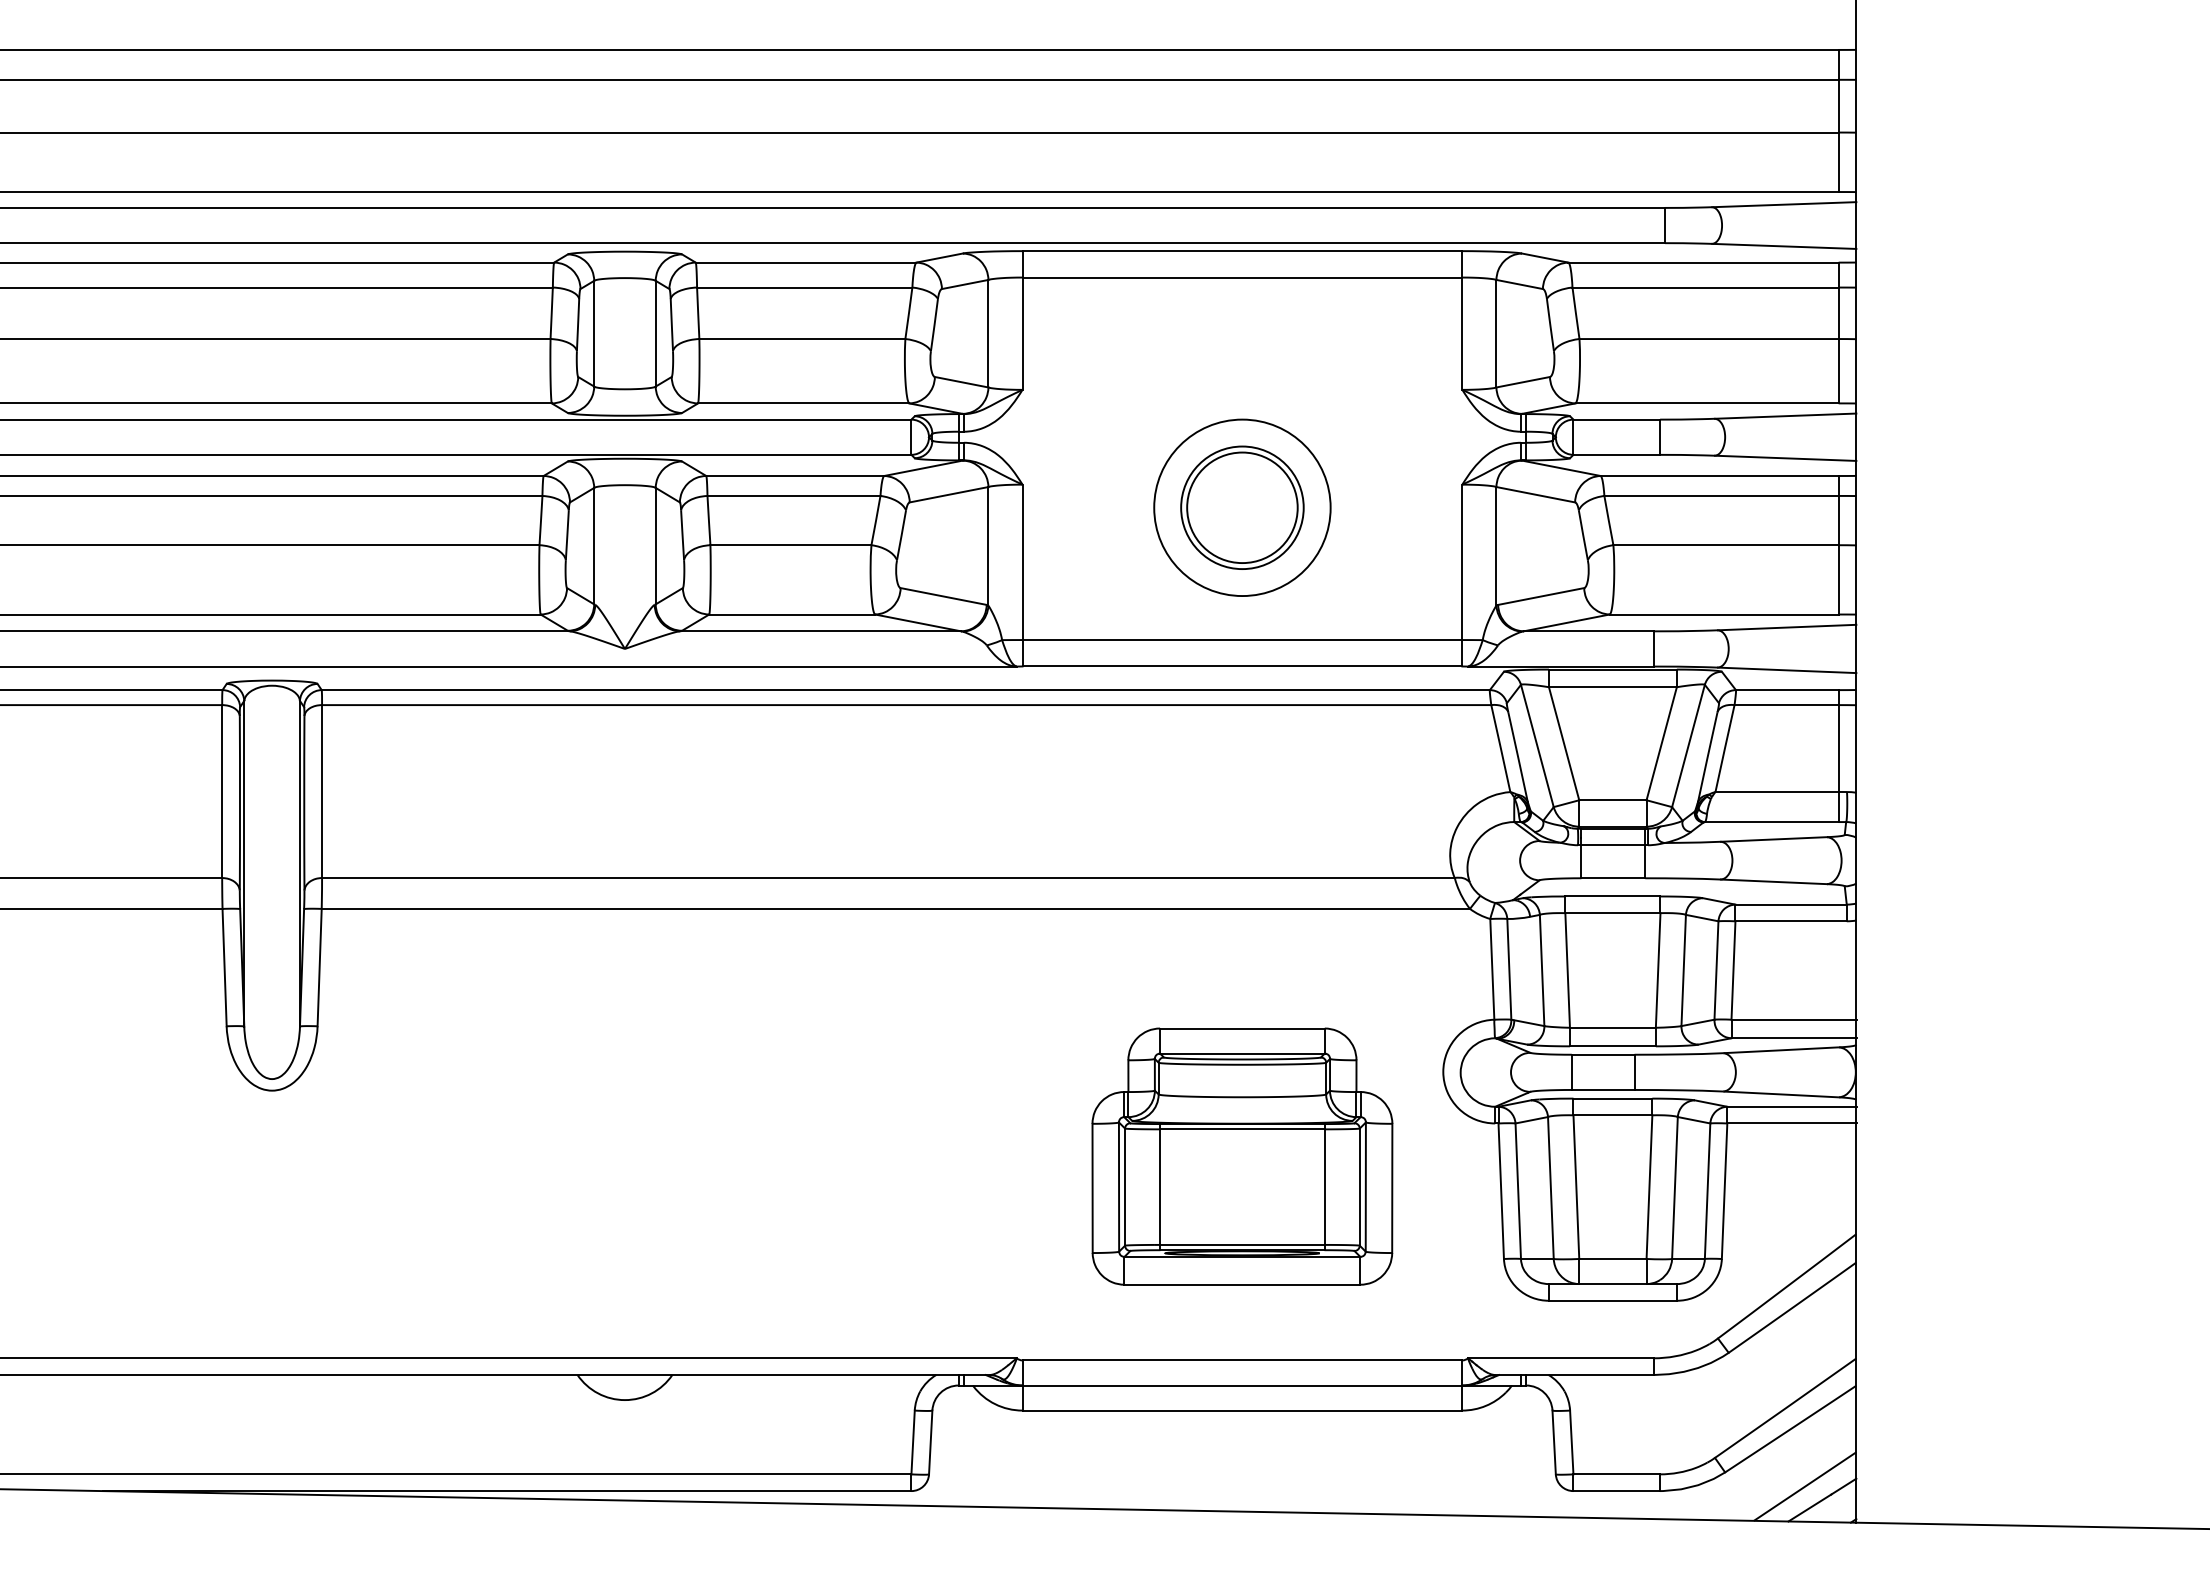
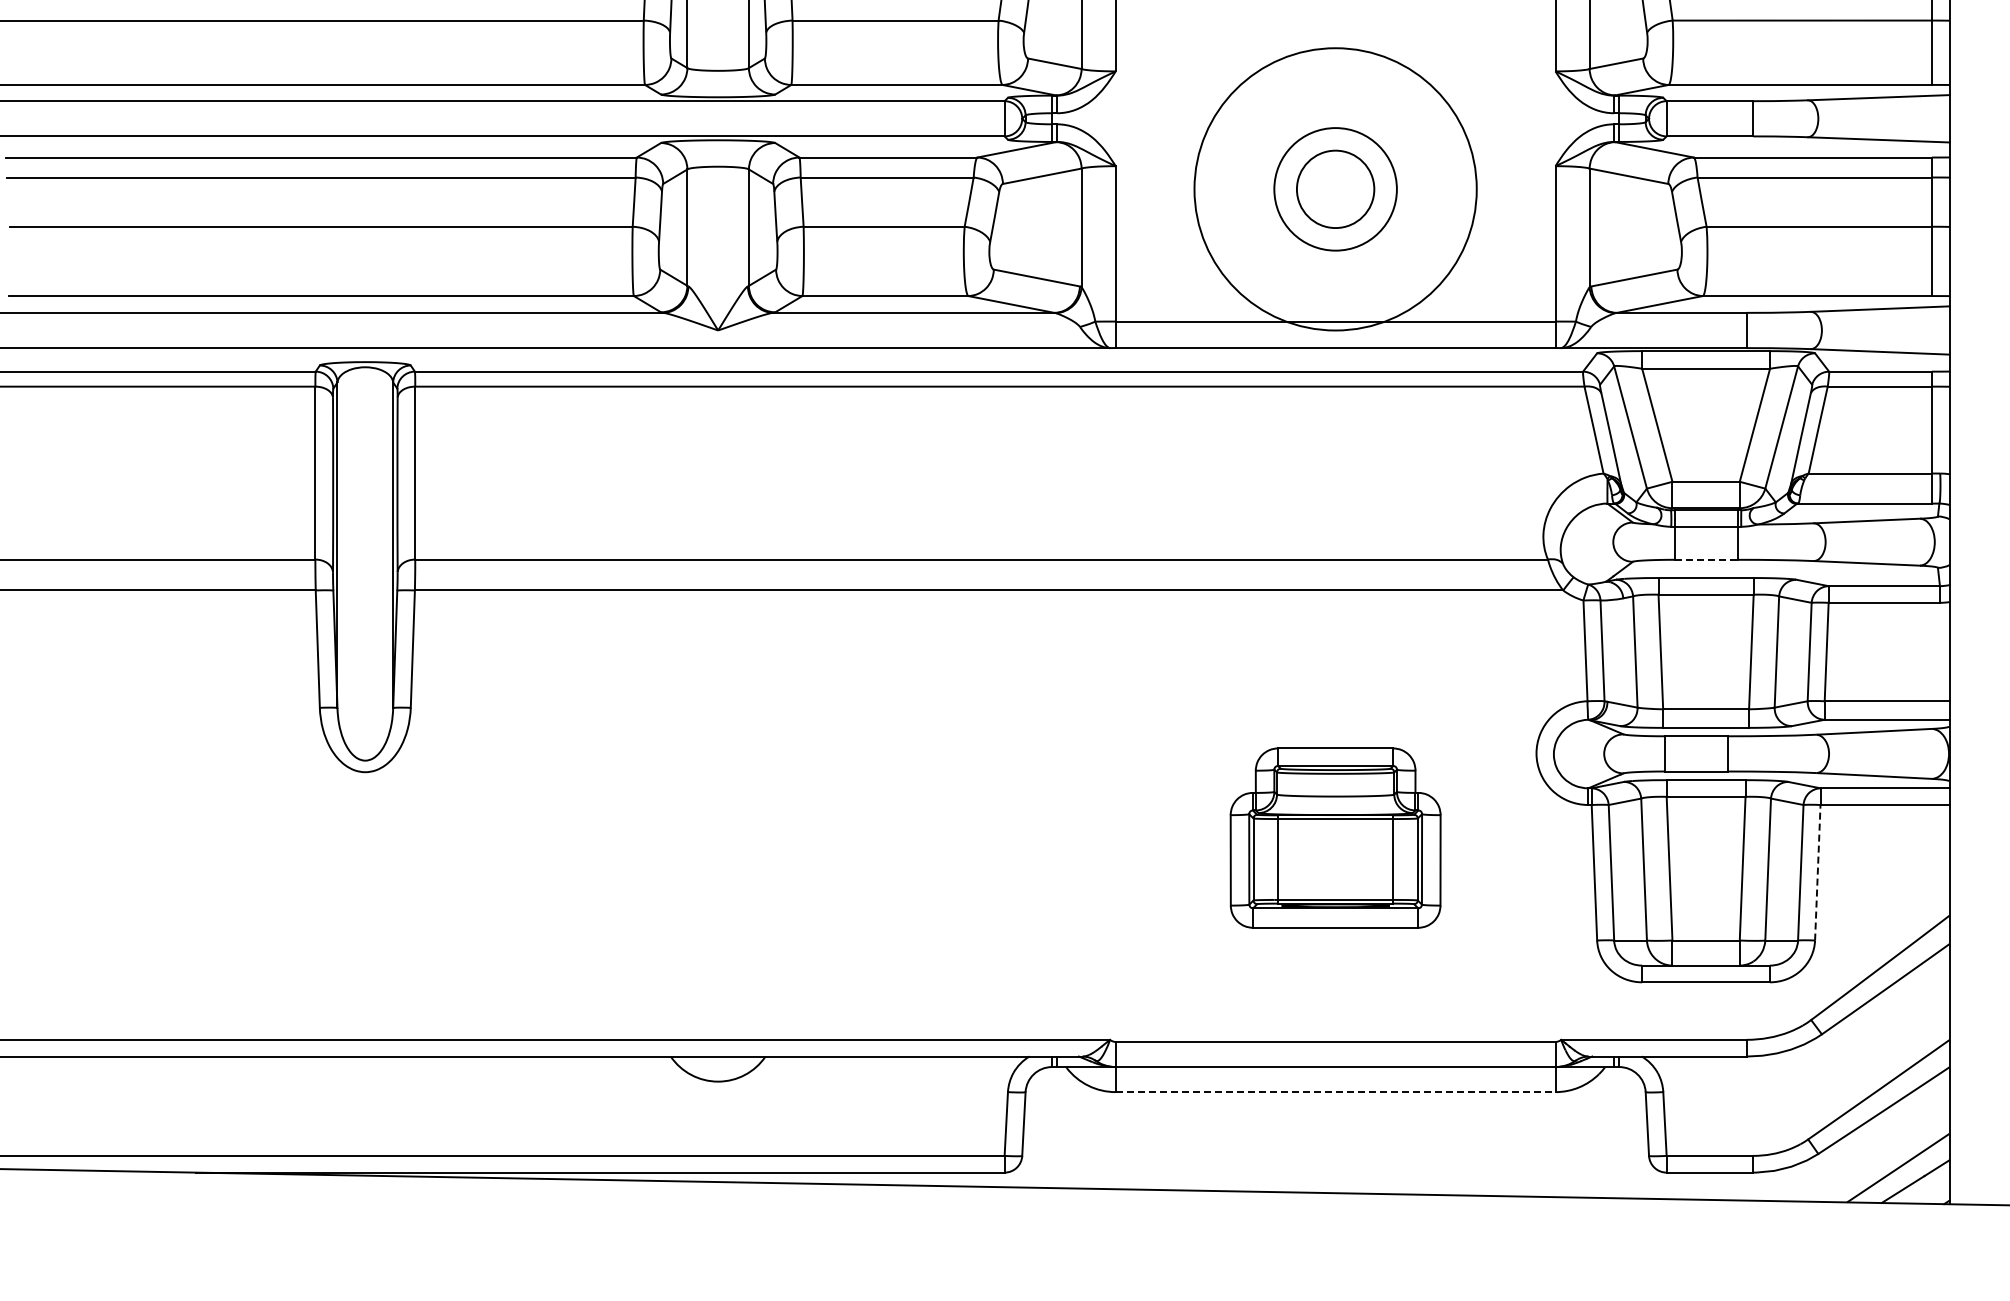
circle: (1242, 507) -> (1335, 189), size x0.7
circle: (1242, 507) -> (1335, 189), size x1.6
line: (1613, 878) -> (1706, 560), solid -> dashed
part: (1242, 1156) -> (1335, 838), size x0.7
line: (1724, 1191) -> (1817, 873), solid -> dashed
line: (1242, 1410) -> (1335, 1092), solid -> dashed

